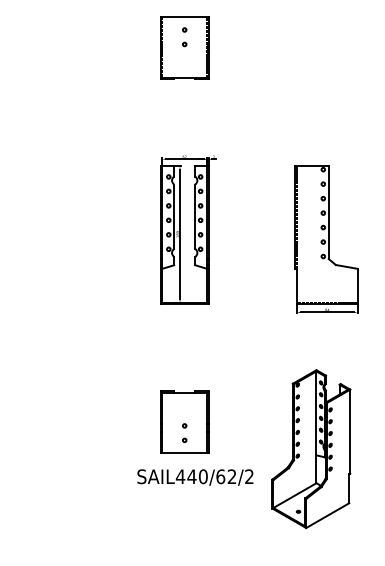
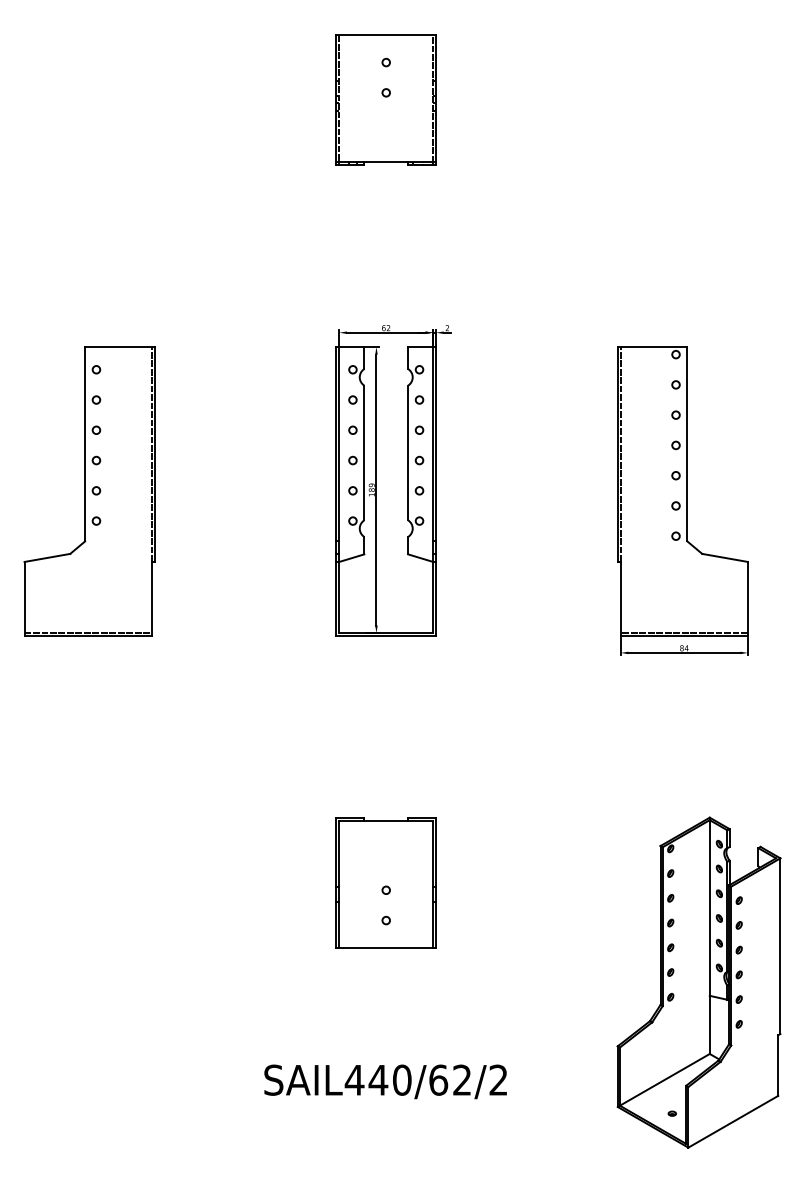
part: (42, 234) -> (88, 490), added
part: (311, 449) -> (699, 983), moved
text: (195, 477) -> (385, 1081), moved

